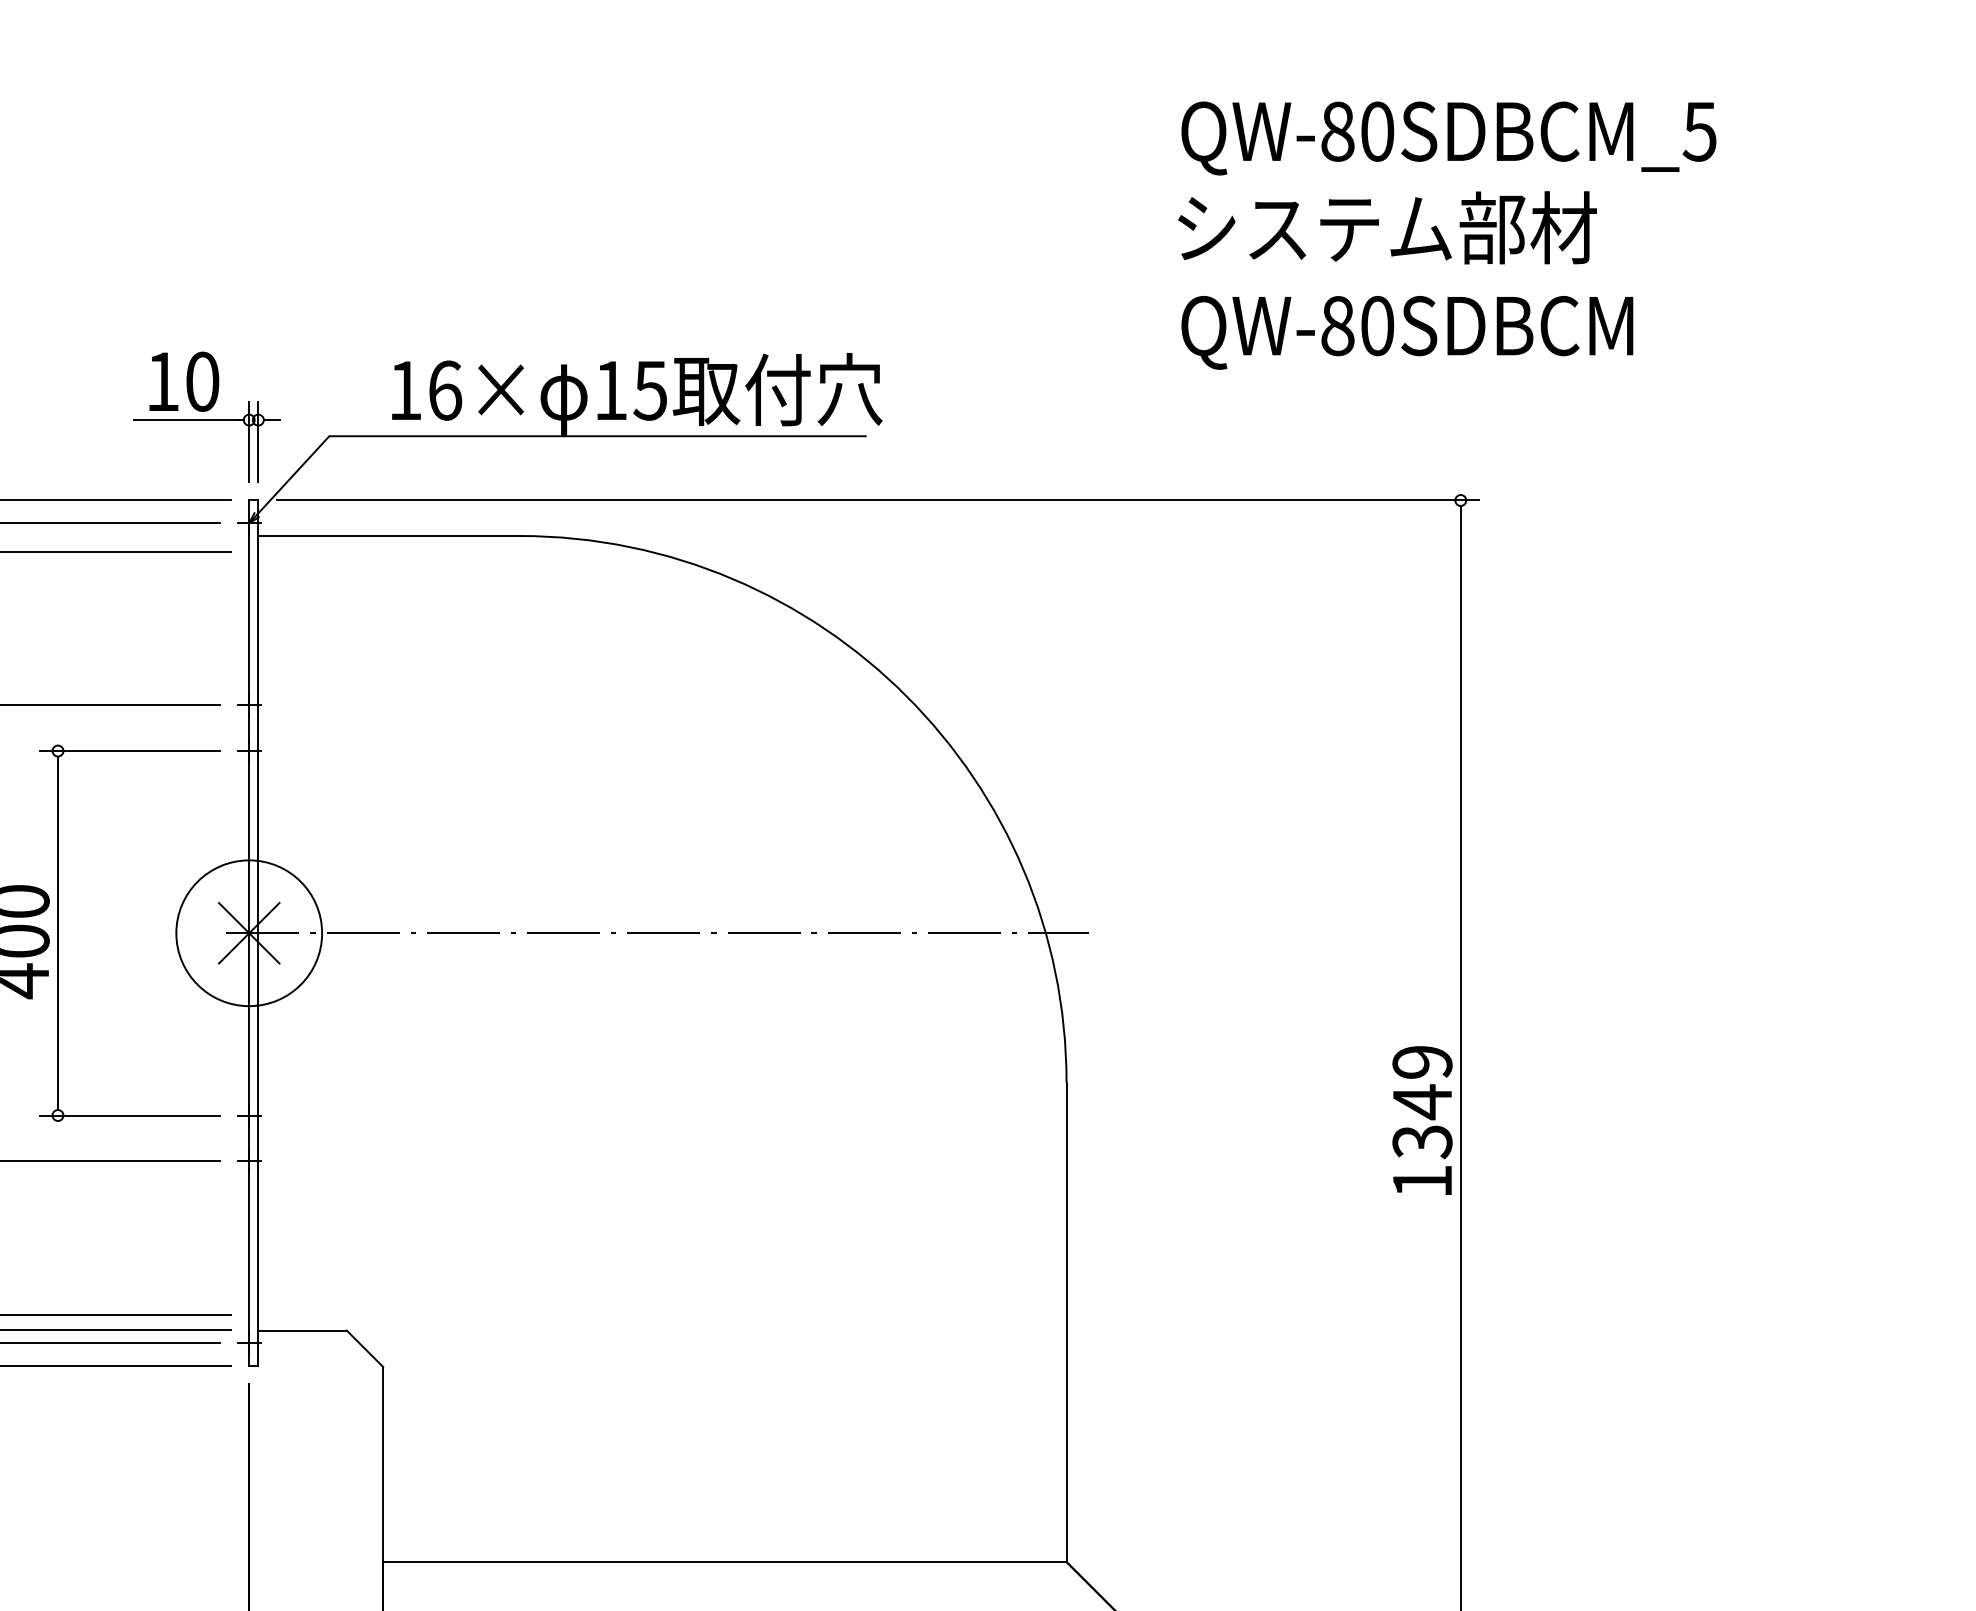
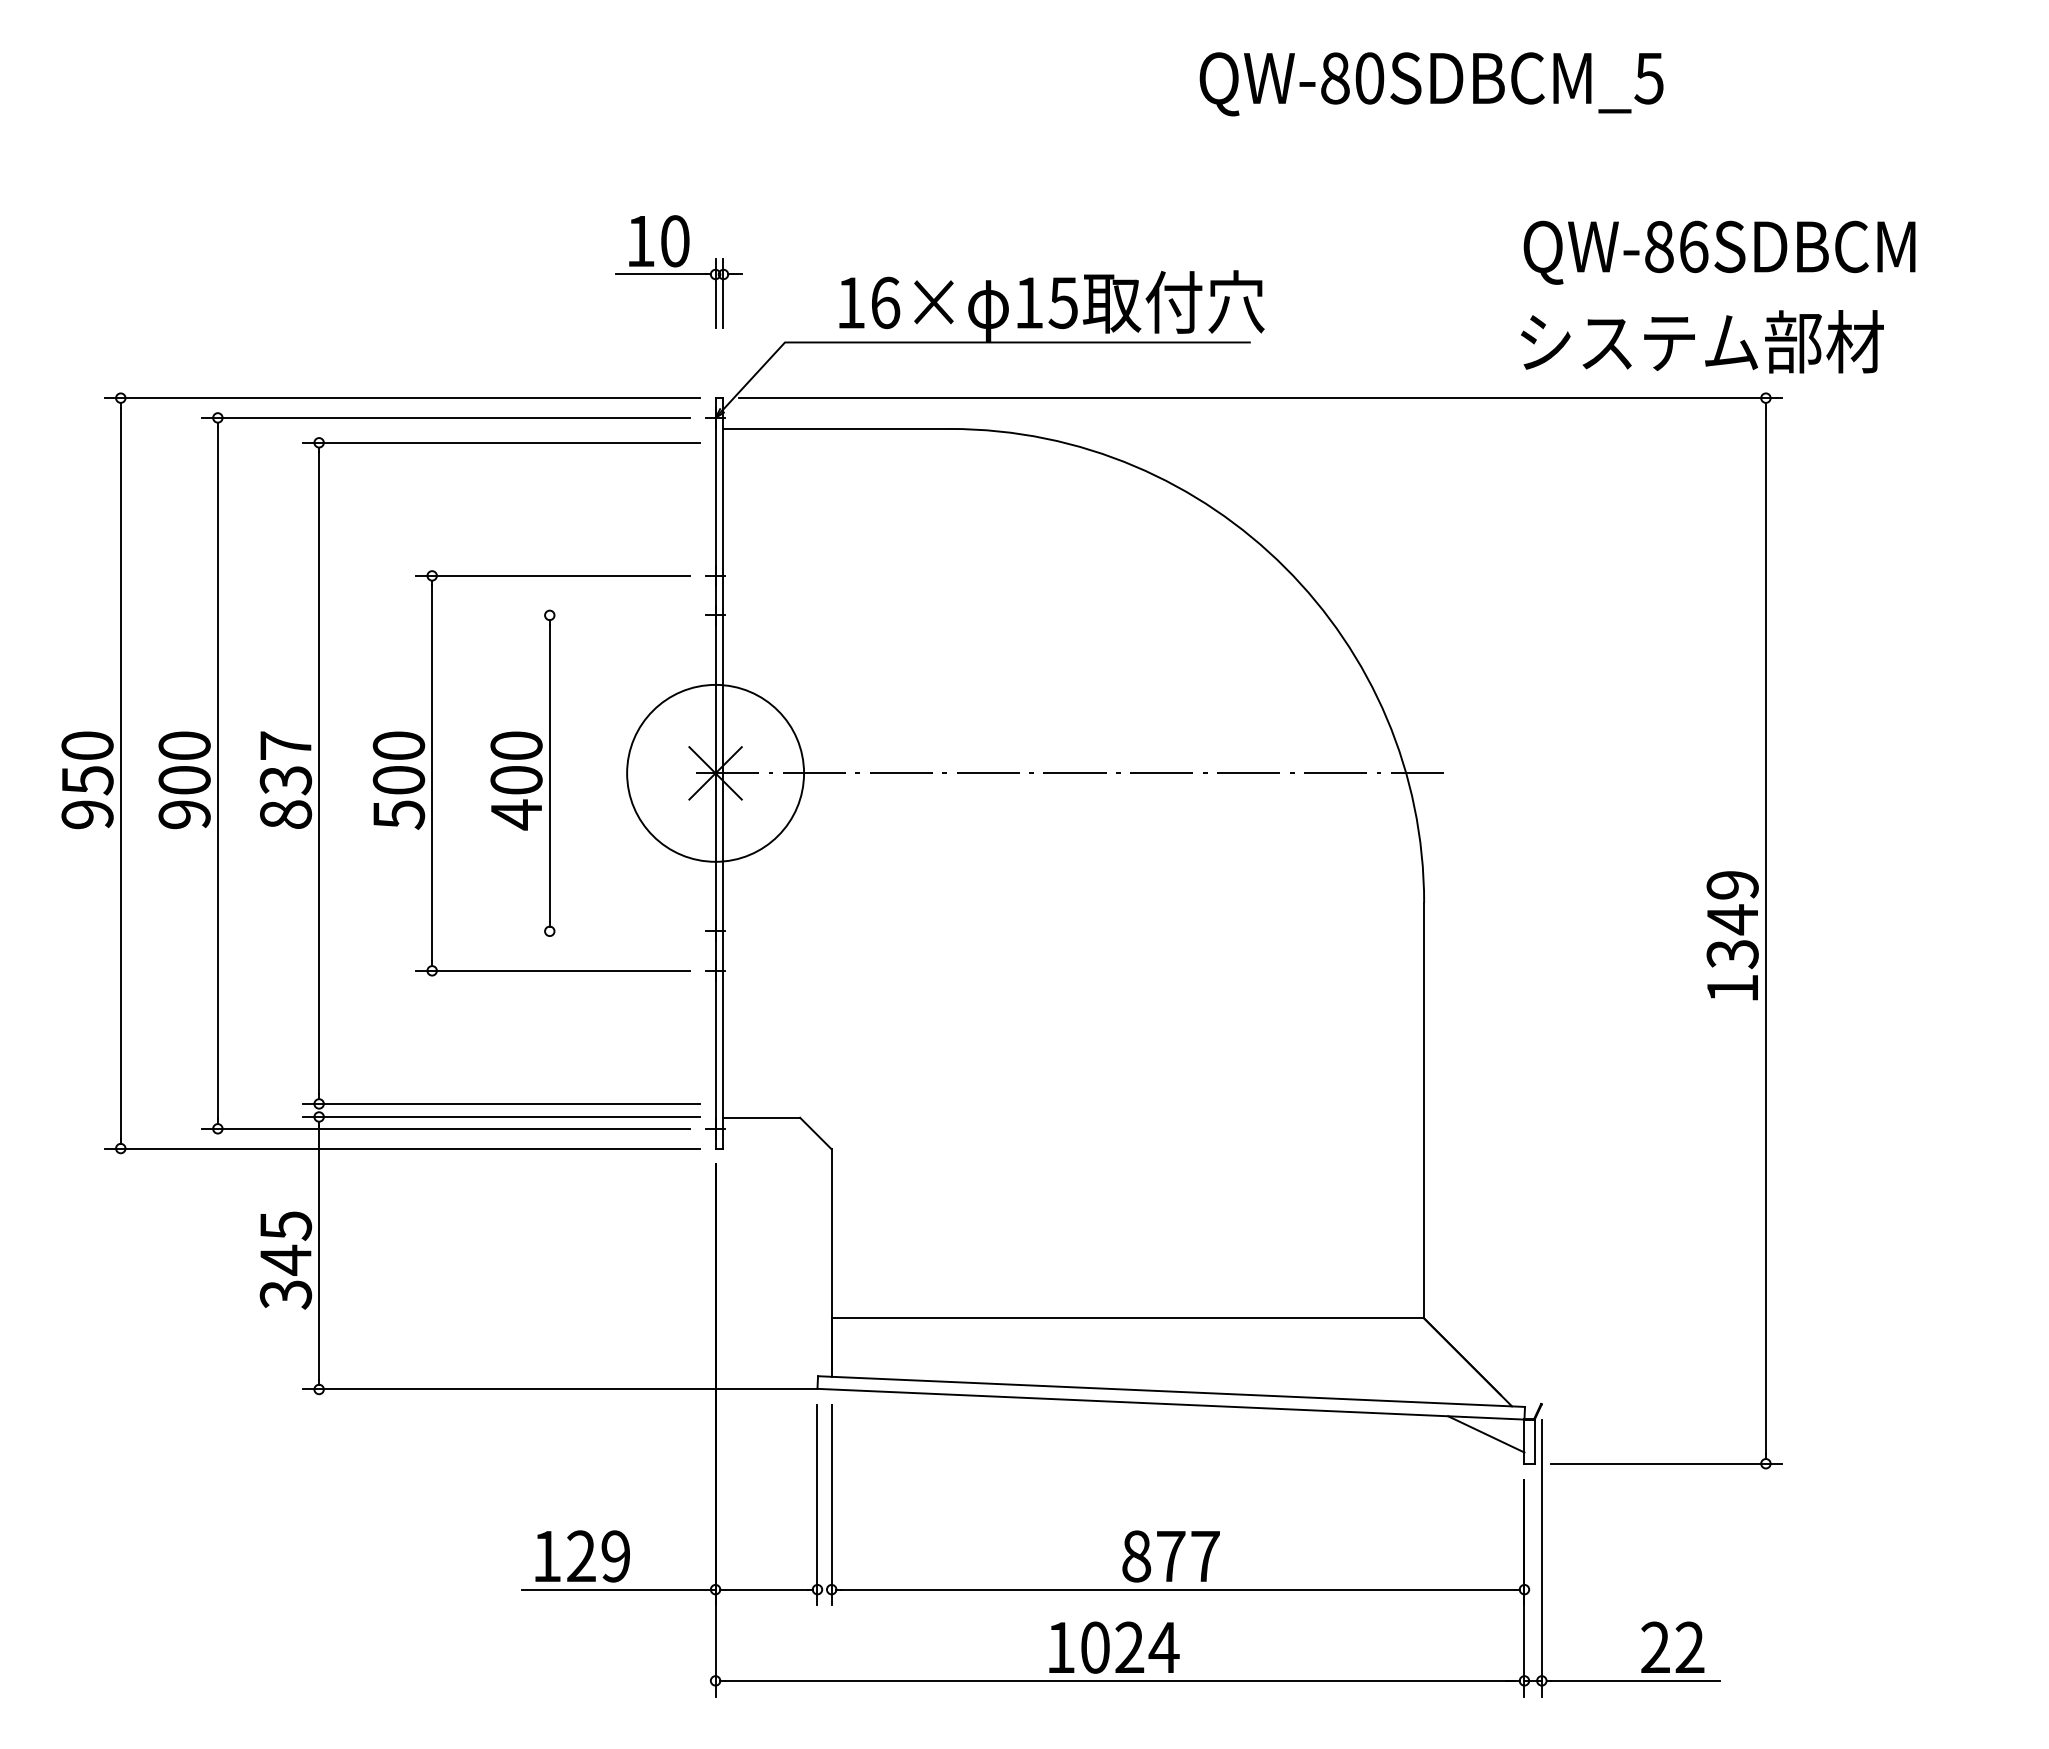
text: (1448, 138) -> (1431, 84), moved
text: (1387, 227) -> (1702, 341), moved
text: (1377, 325) -> (1693, 246), QW-80SDBCM -> QW-86SDBCM
part: (206, 416) -> (678, 271), moved
line: (129, 751) -> (611, 615), removed
circle: (249, 933) -> (715, 773), size x1.4
line: (129, 1115) -> (611, 931), removed

